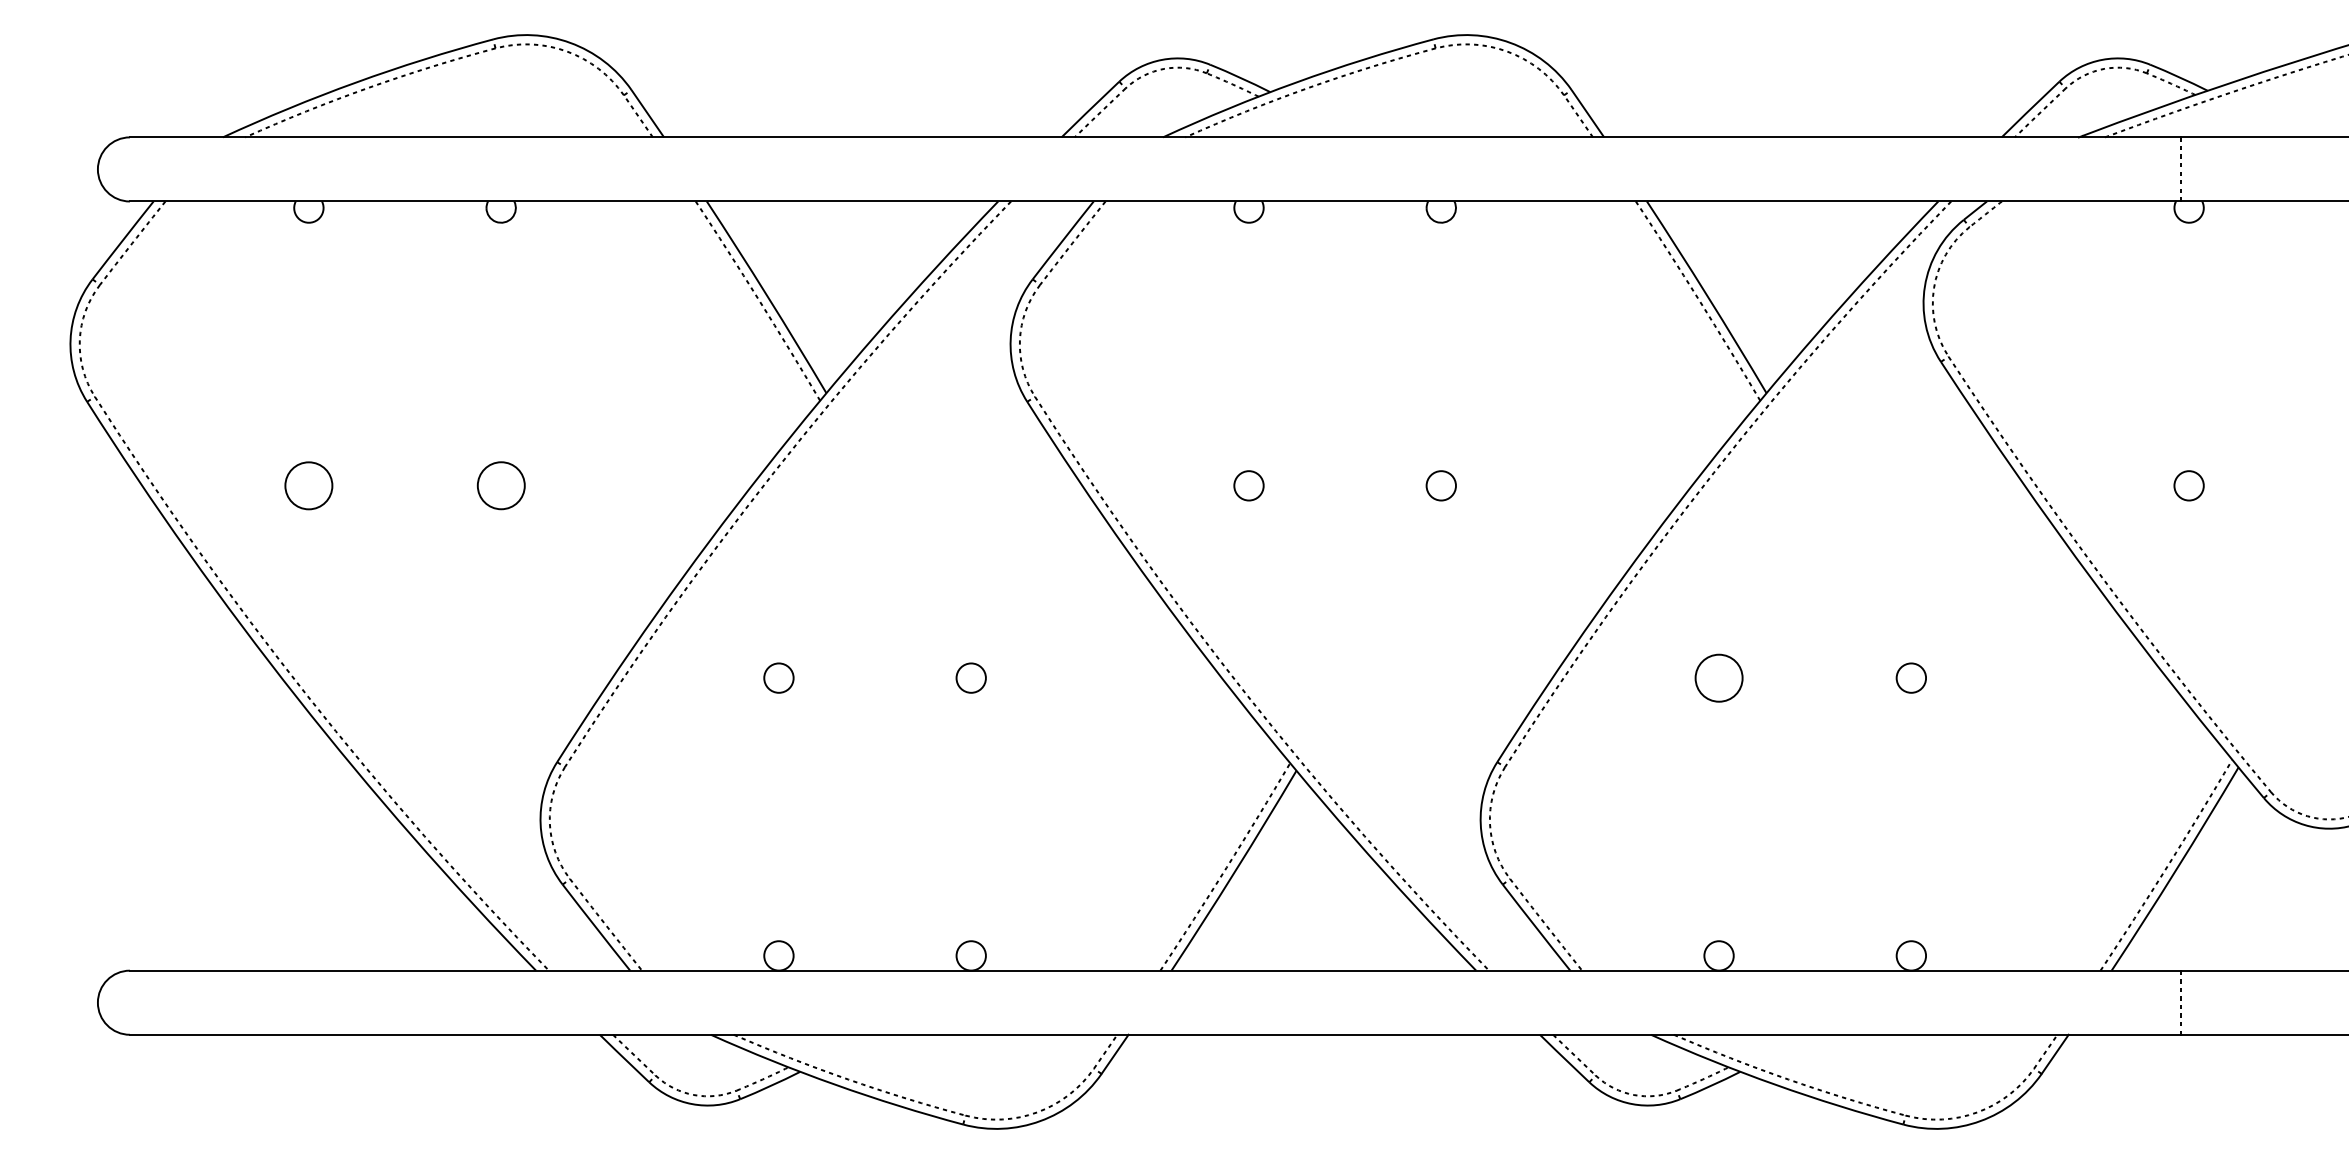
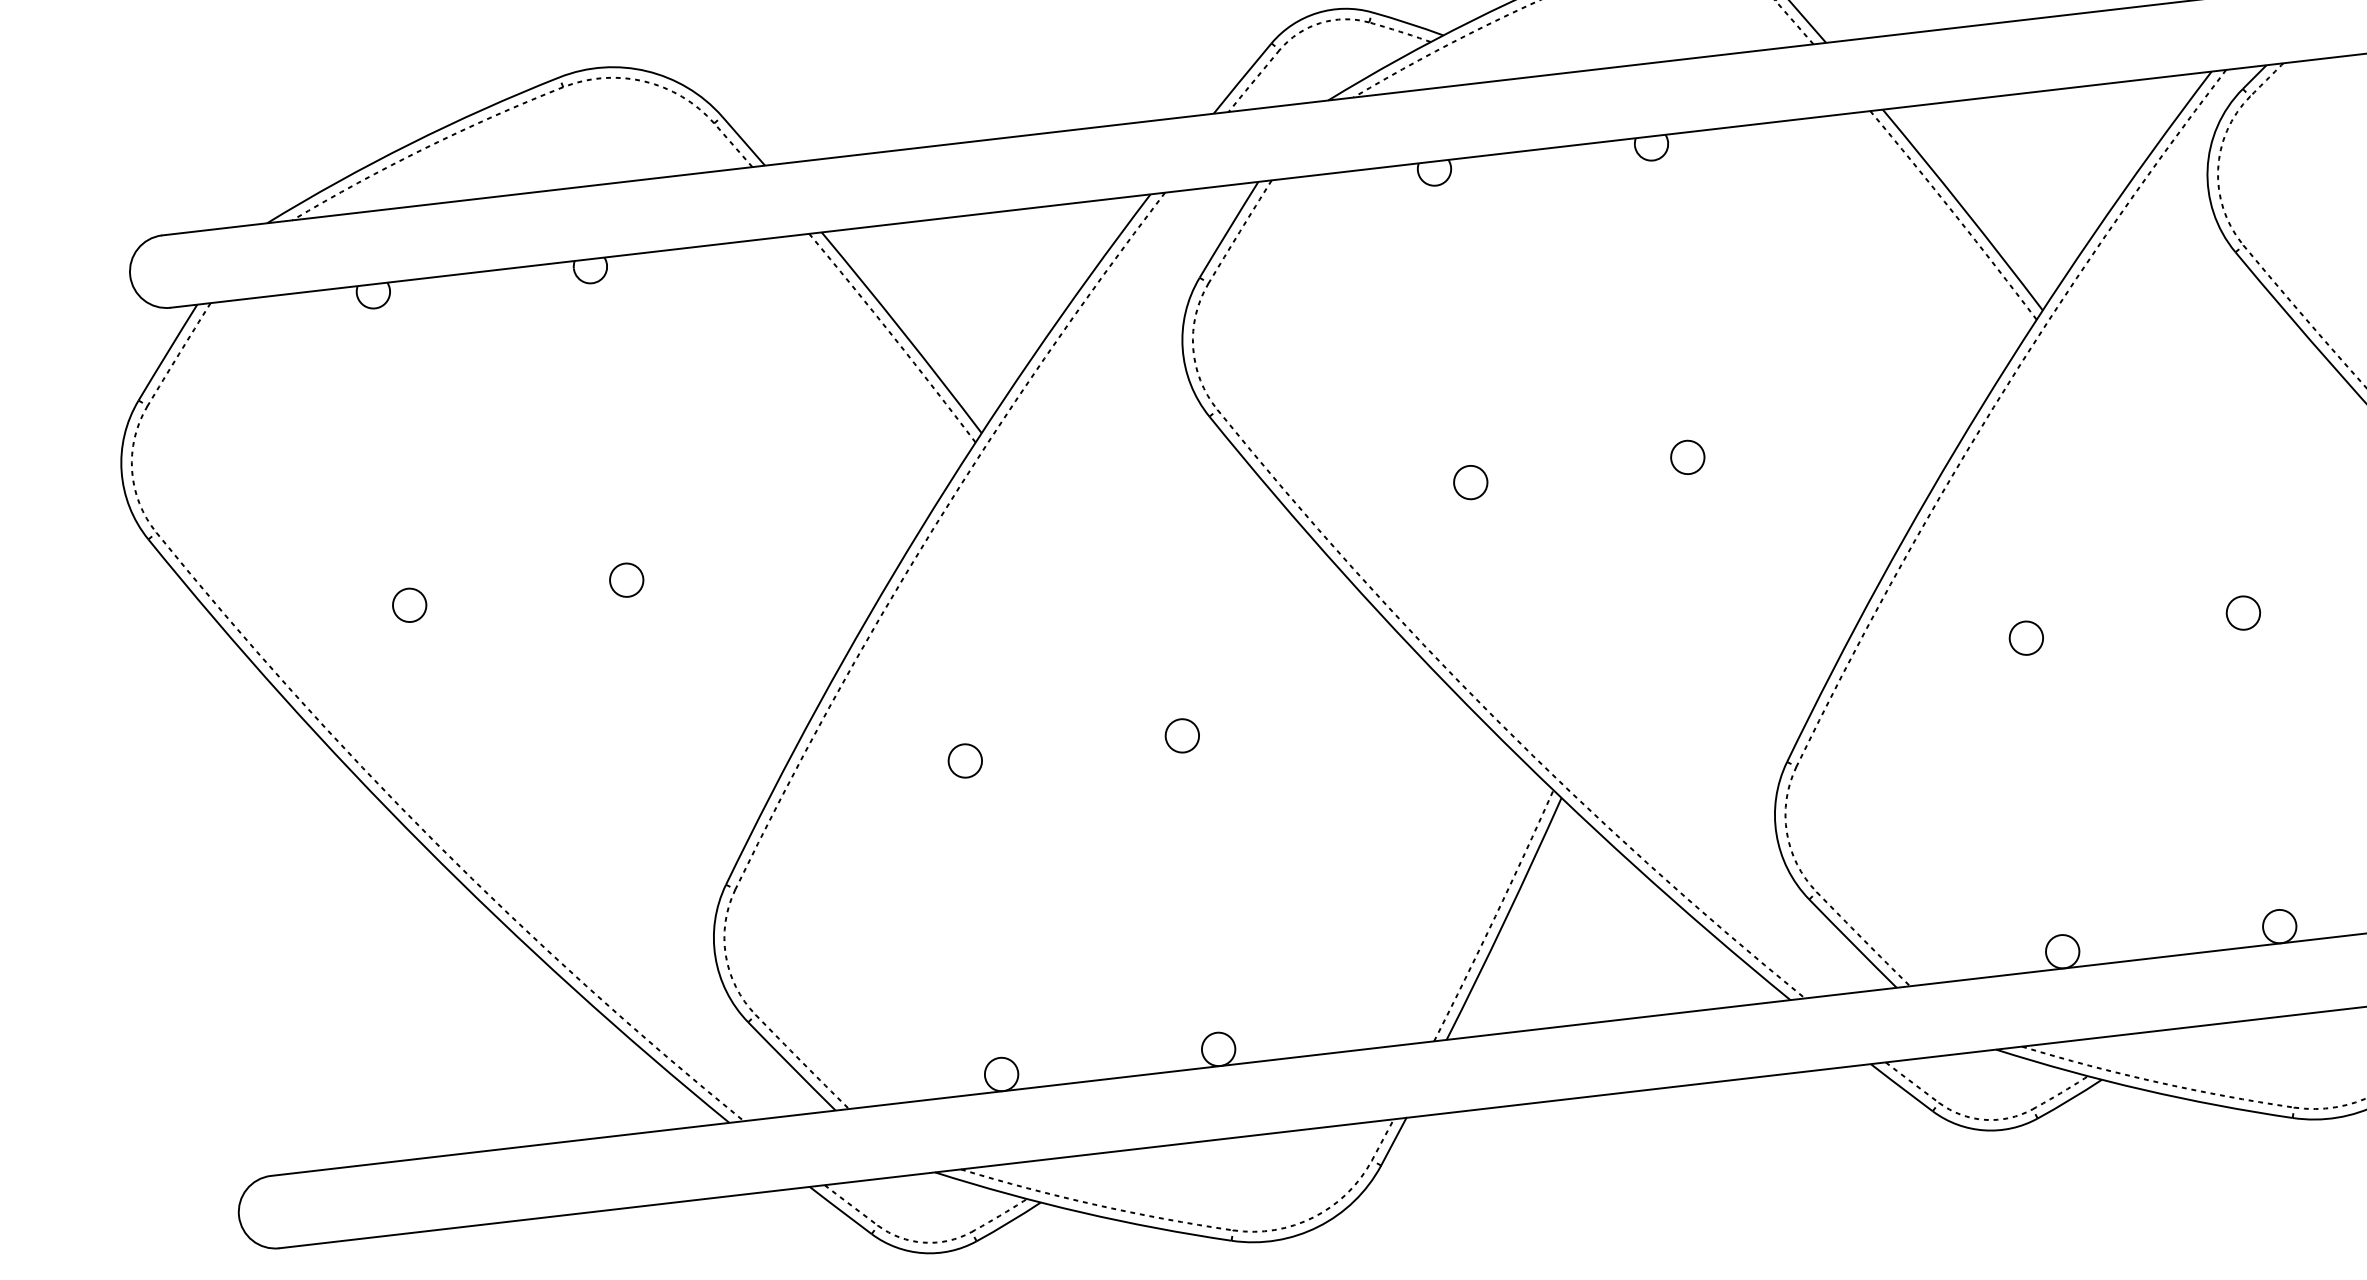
circle: (308, 485) -> (409, 604), size x0.62
circle: (500, 485) -> (625, 579), size x0.62
circle: (1718, 677) -> (2025, 637), size x0.62

